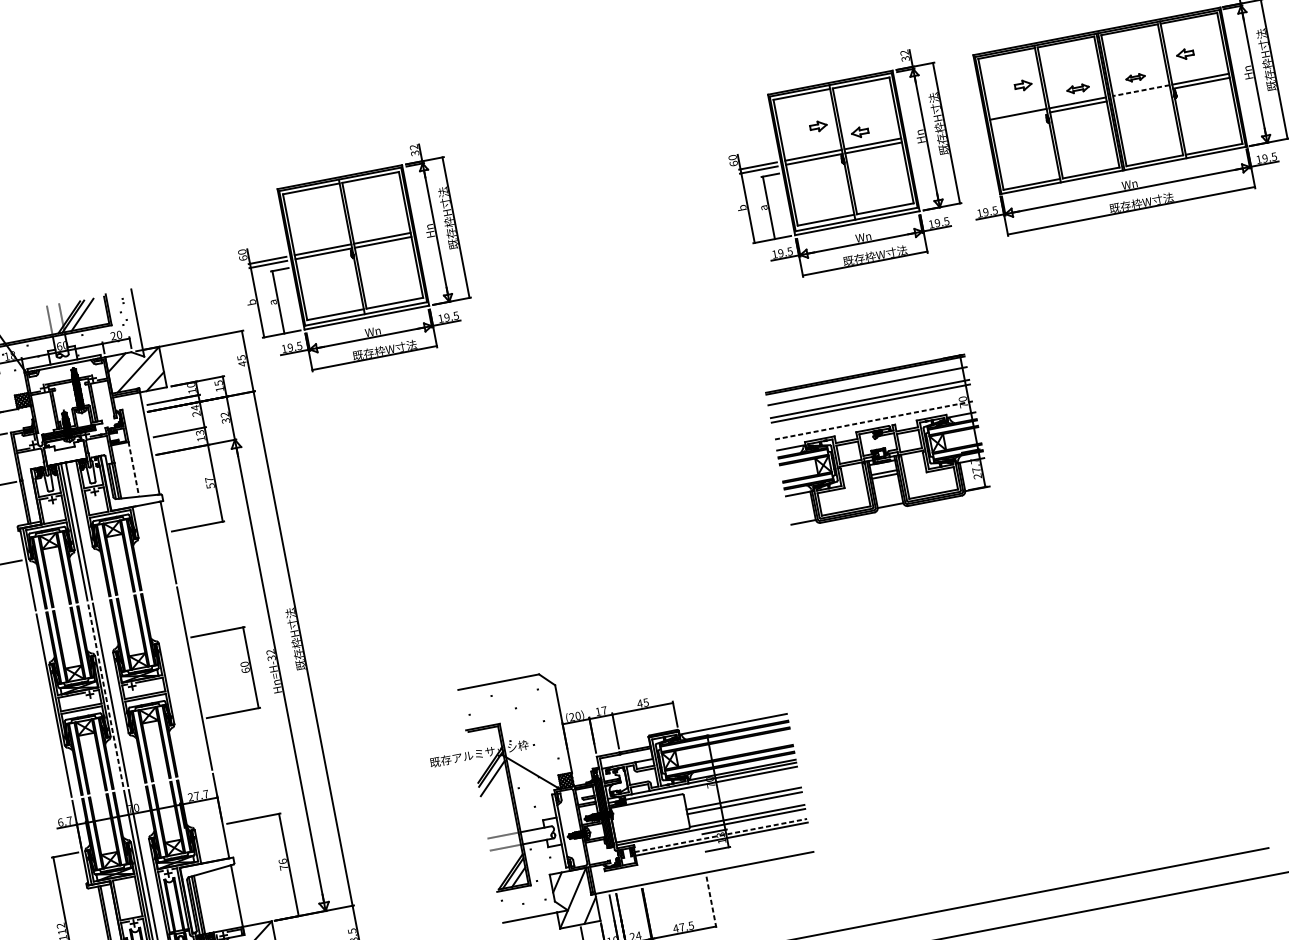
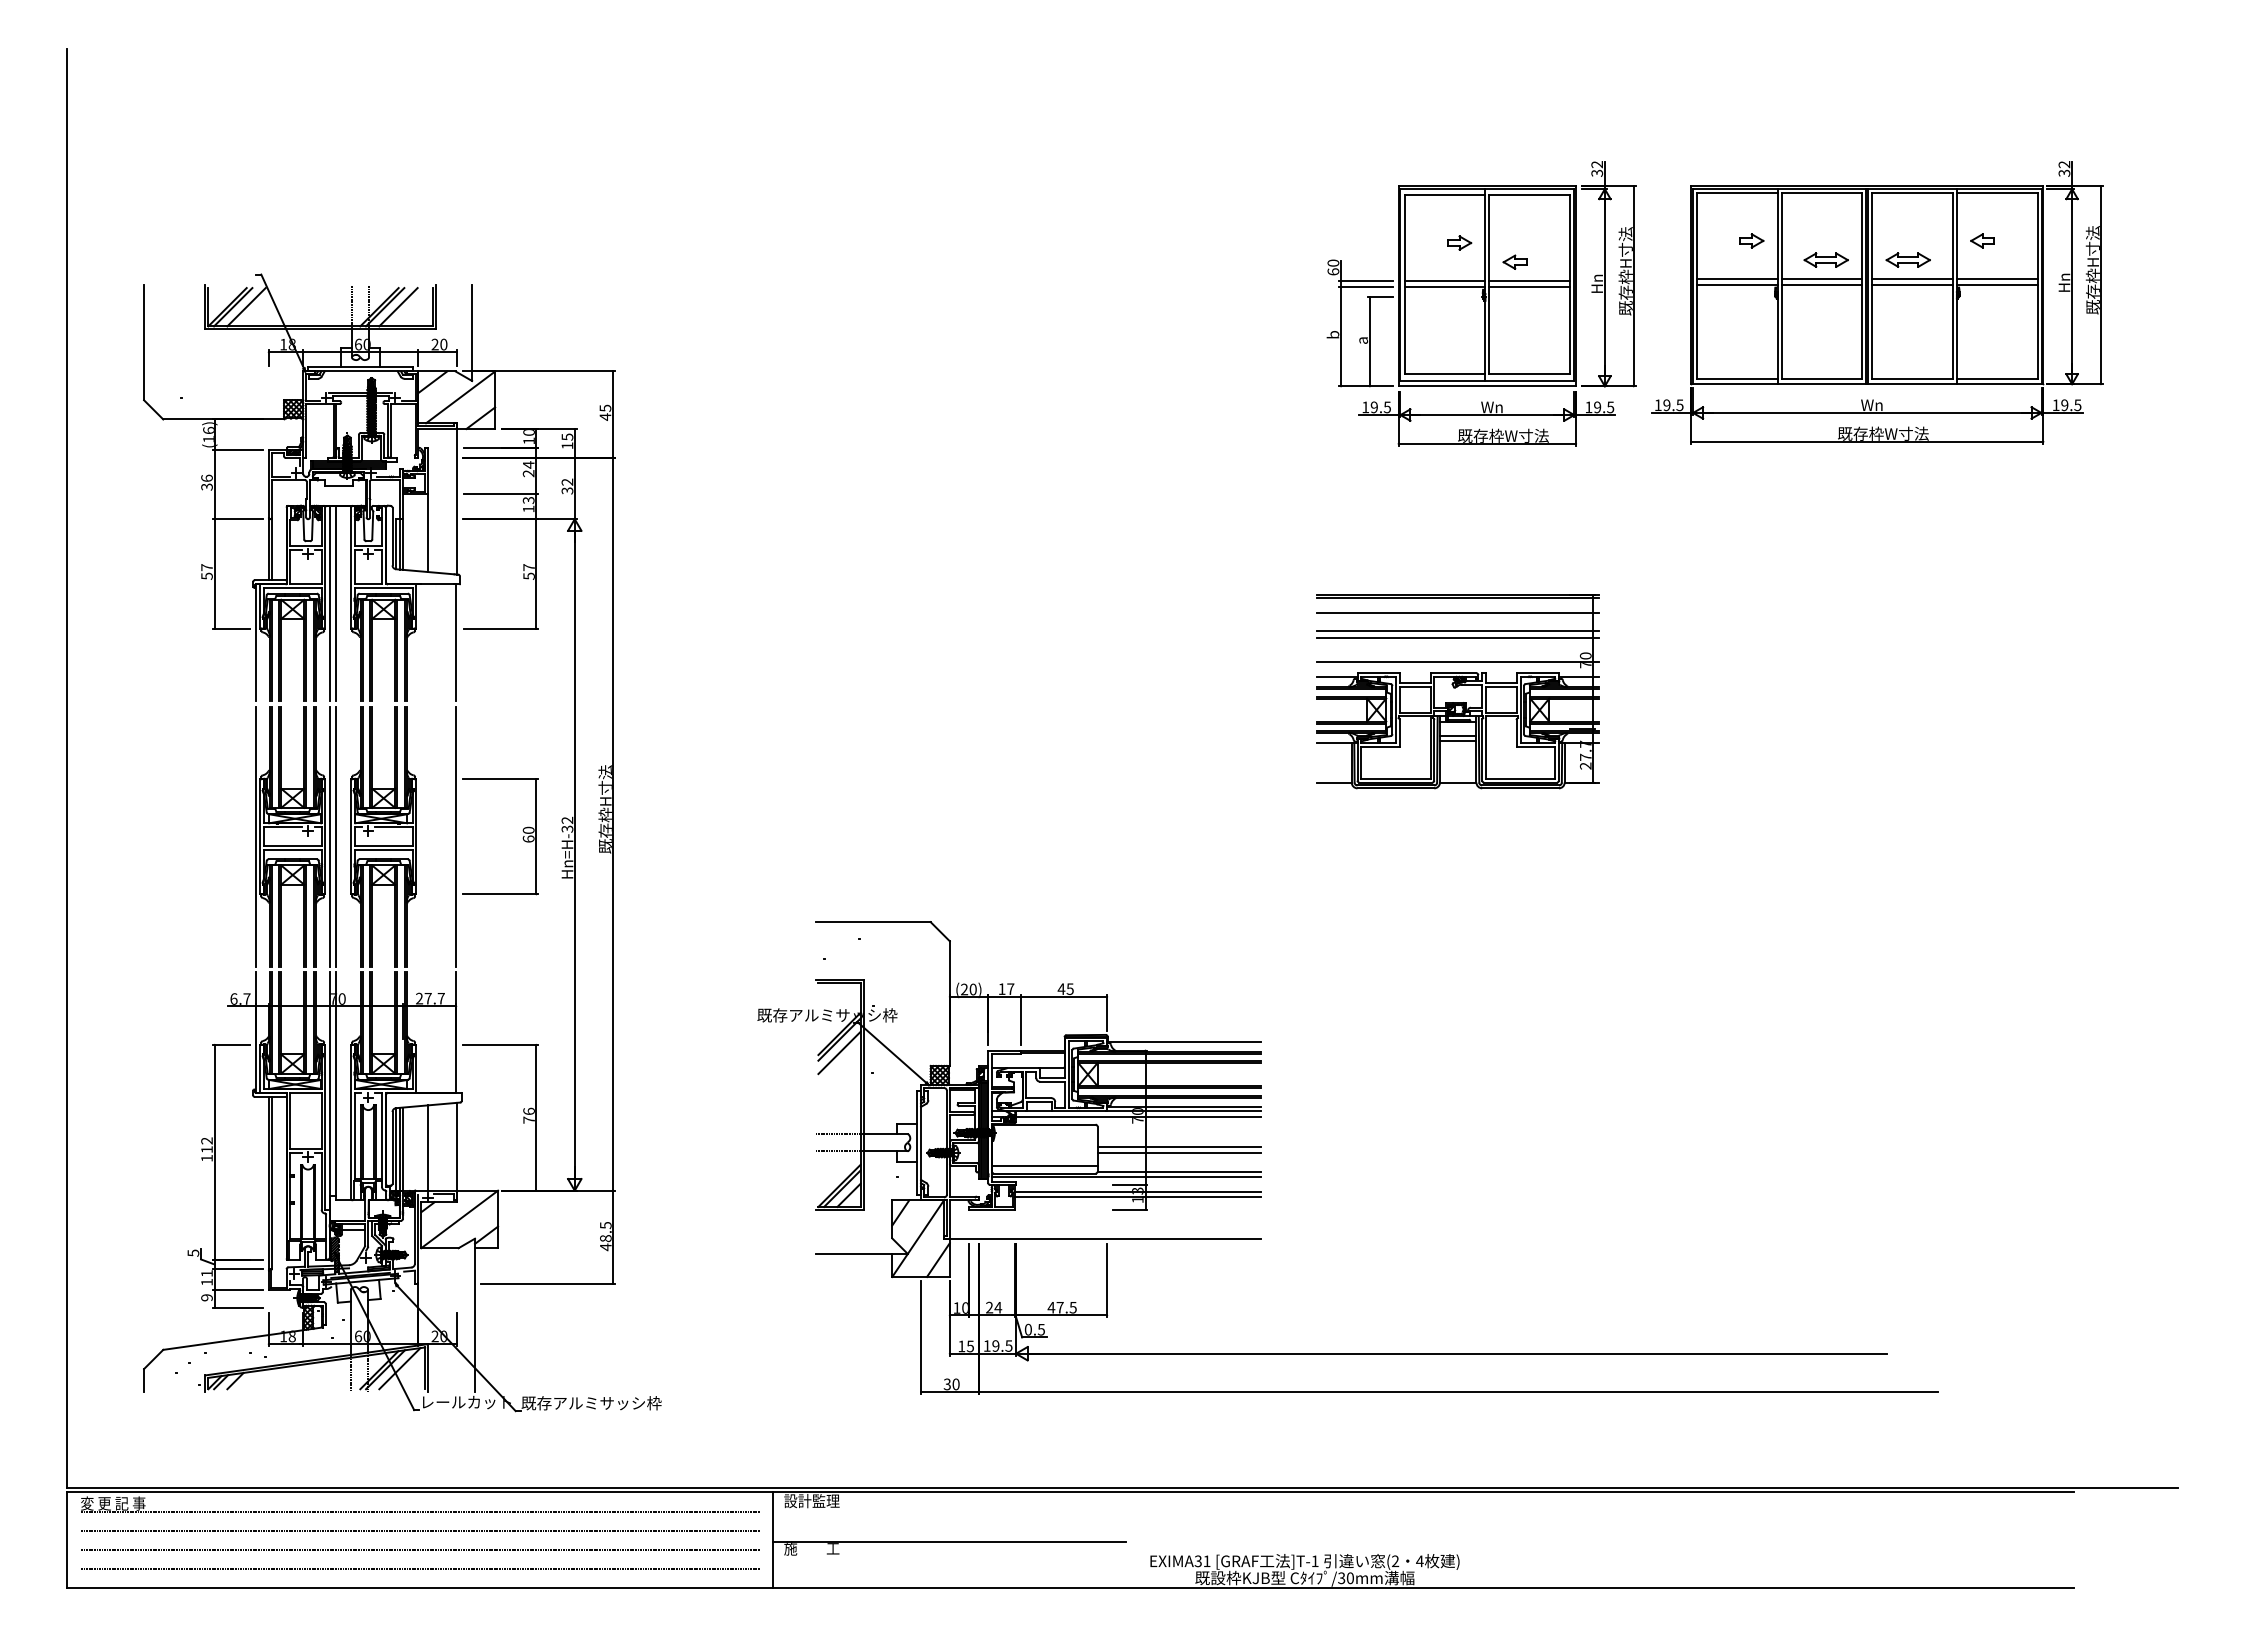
part: (1135, 77) -> (1907, 259), size x1.67
part: (1077, 88) -> (1825, 259), size x1.43
line: (1141, 90) -> (1912, 279), dashed -> solid
line: (1142, 95) -> (1912, 285), added
line: (1019, 118) -> (1737, 285), added
part: (351, 260) -> (782, 303), removed
line: (874, 420) -> (1458, 661), dashed -> solid
line: (134, 469) -> (428, 533), dashed -> solid
line: (105, 695) -> (329, 836), dashed -> solid
line: (651, 829) -> (1044, 1165), added
line: (720, 835) -> (1137, 1191), dashed -> solid
line: (217, 900) -> (428, 1147), added
line: (711, 902) -> (1107, 1281), dashed -> solid

